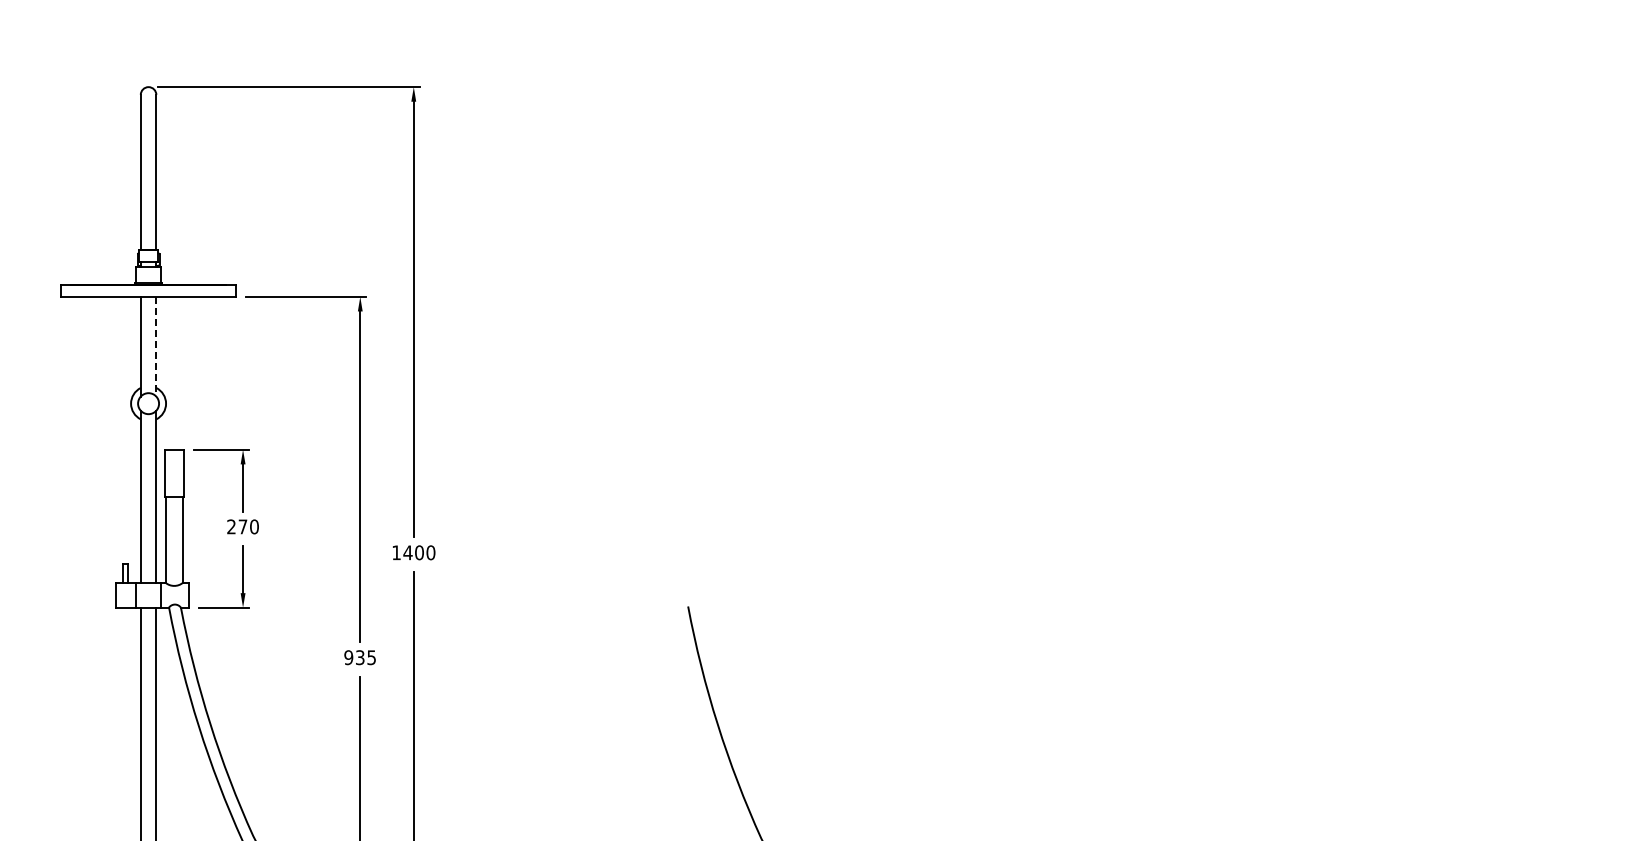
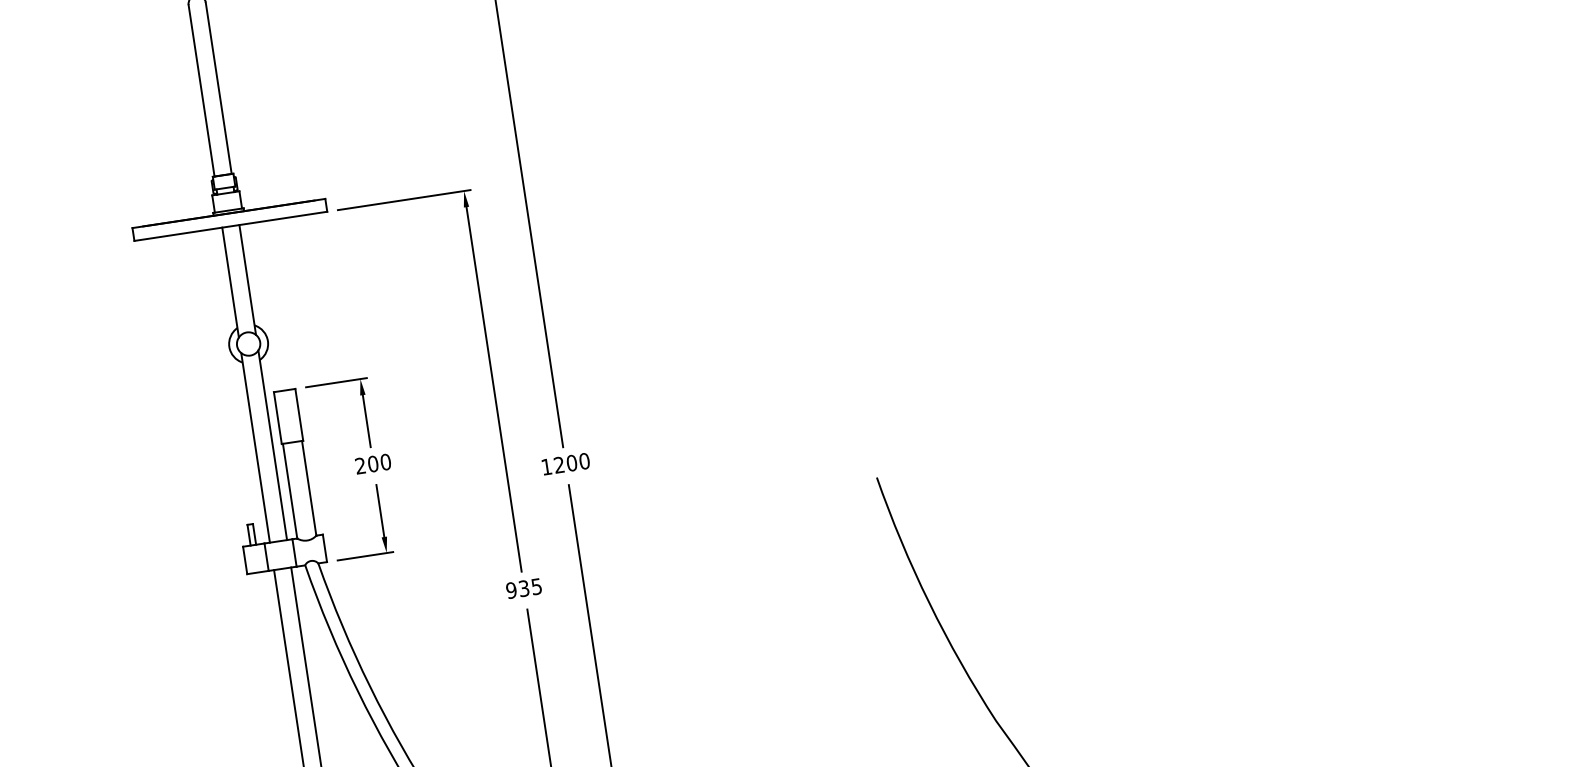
line: (156, 346) -> (247, 279), dashed -> solid
text: (242, 526) -> (372, 463), 270 -> 200
text: (407, 552) -> (558, 464), 1400 -> 1200

